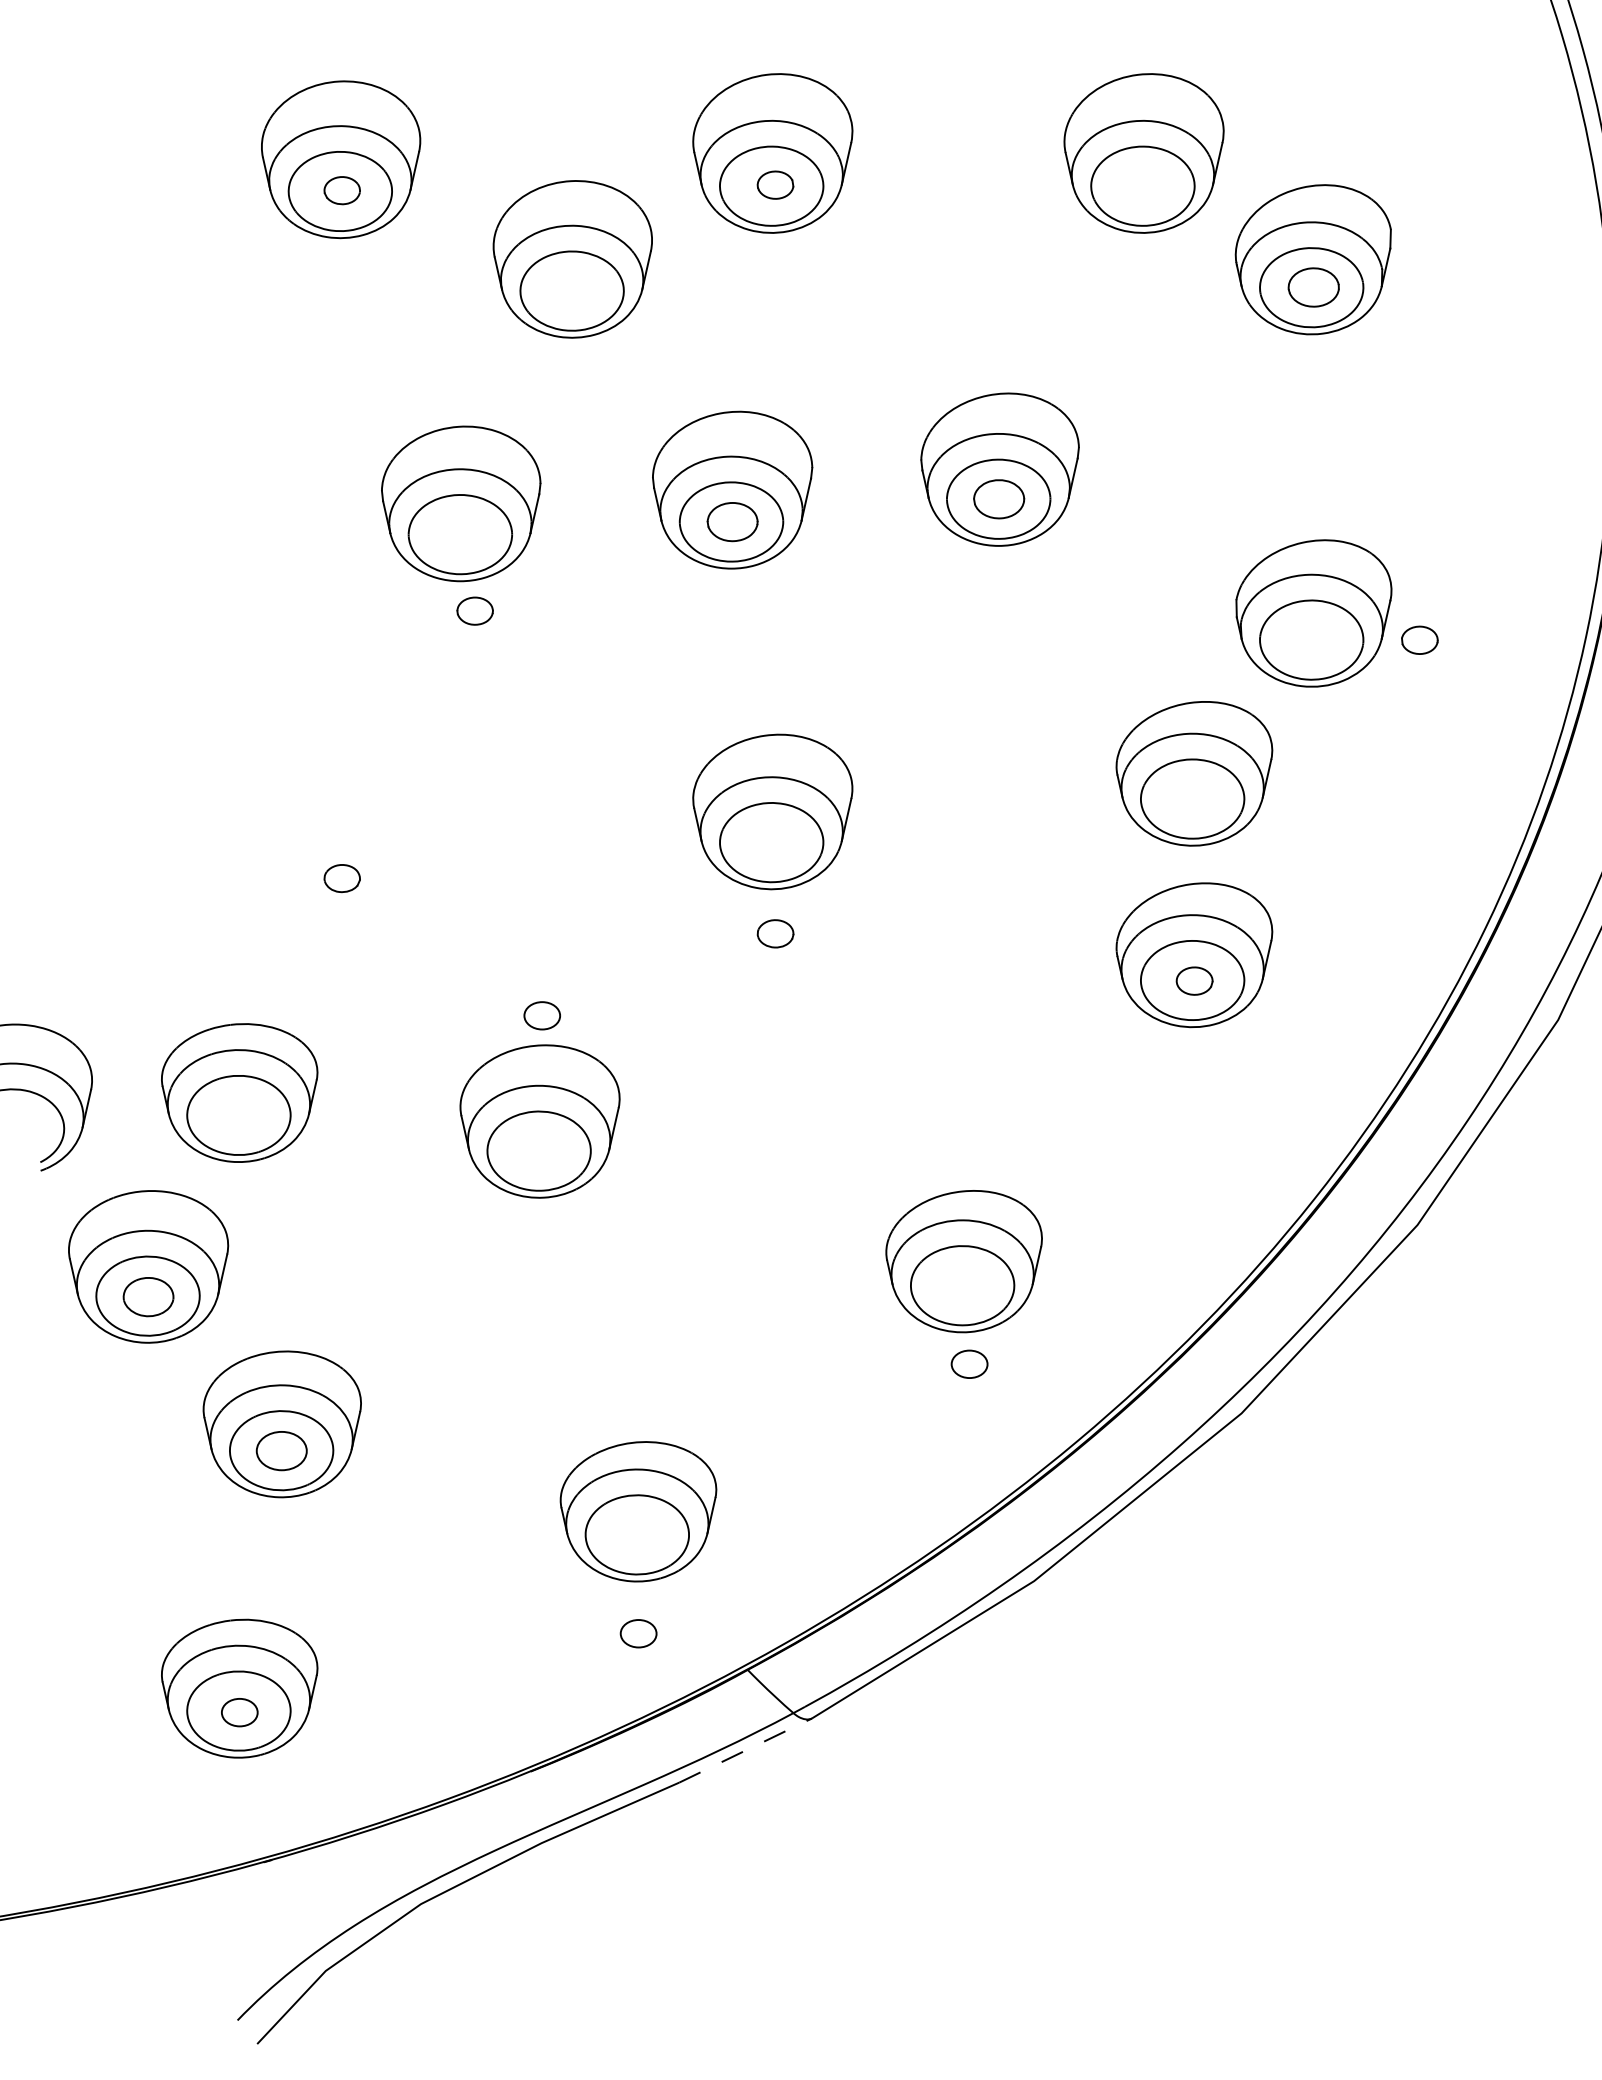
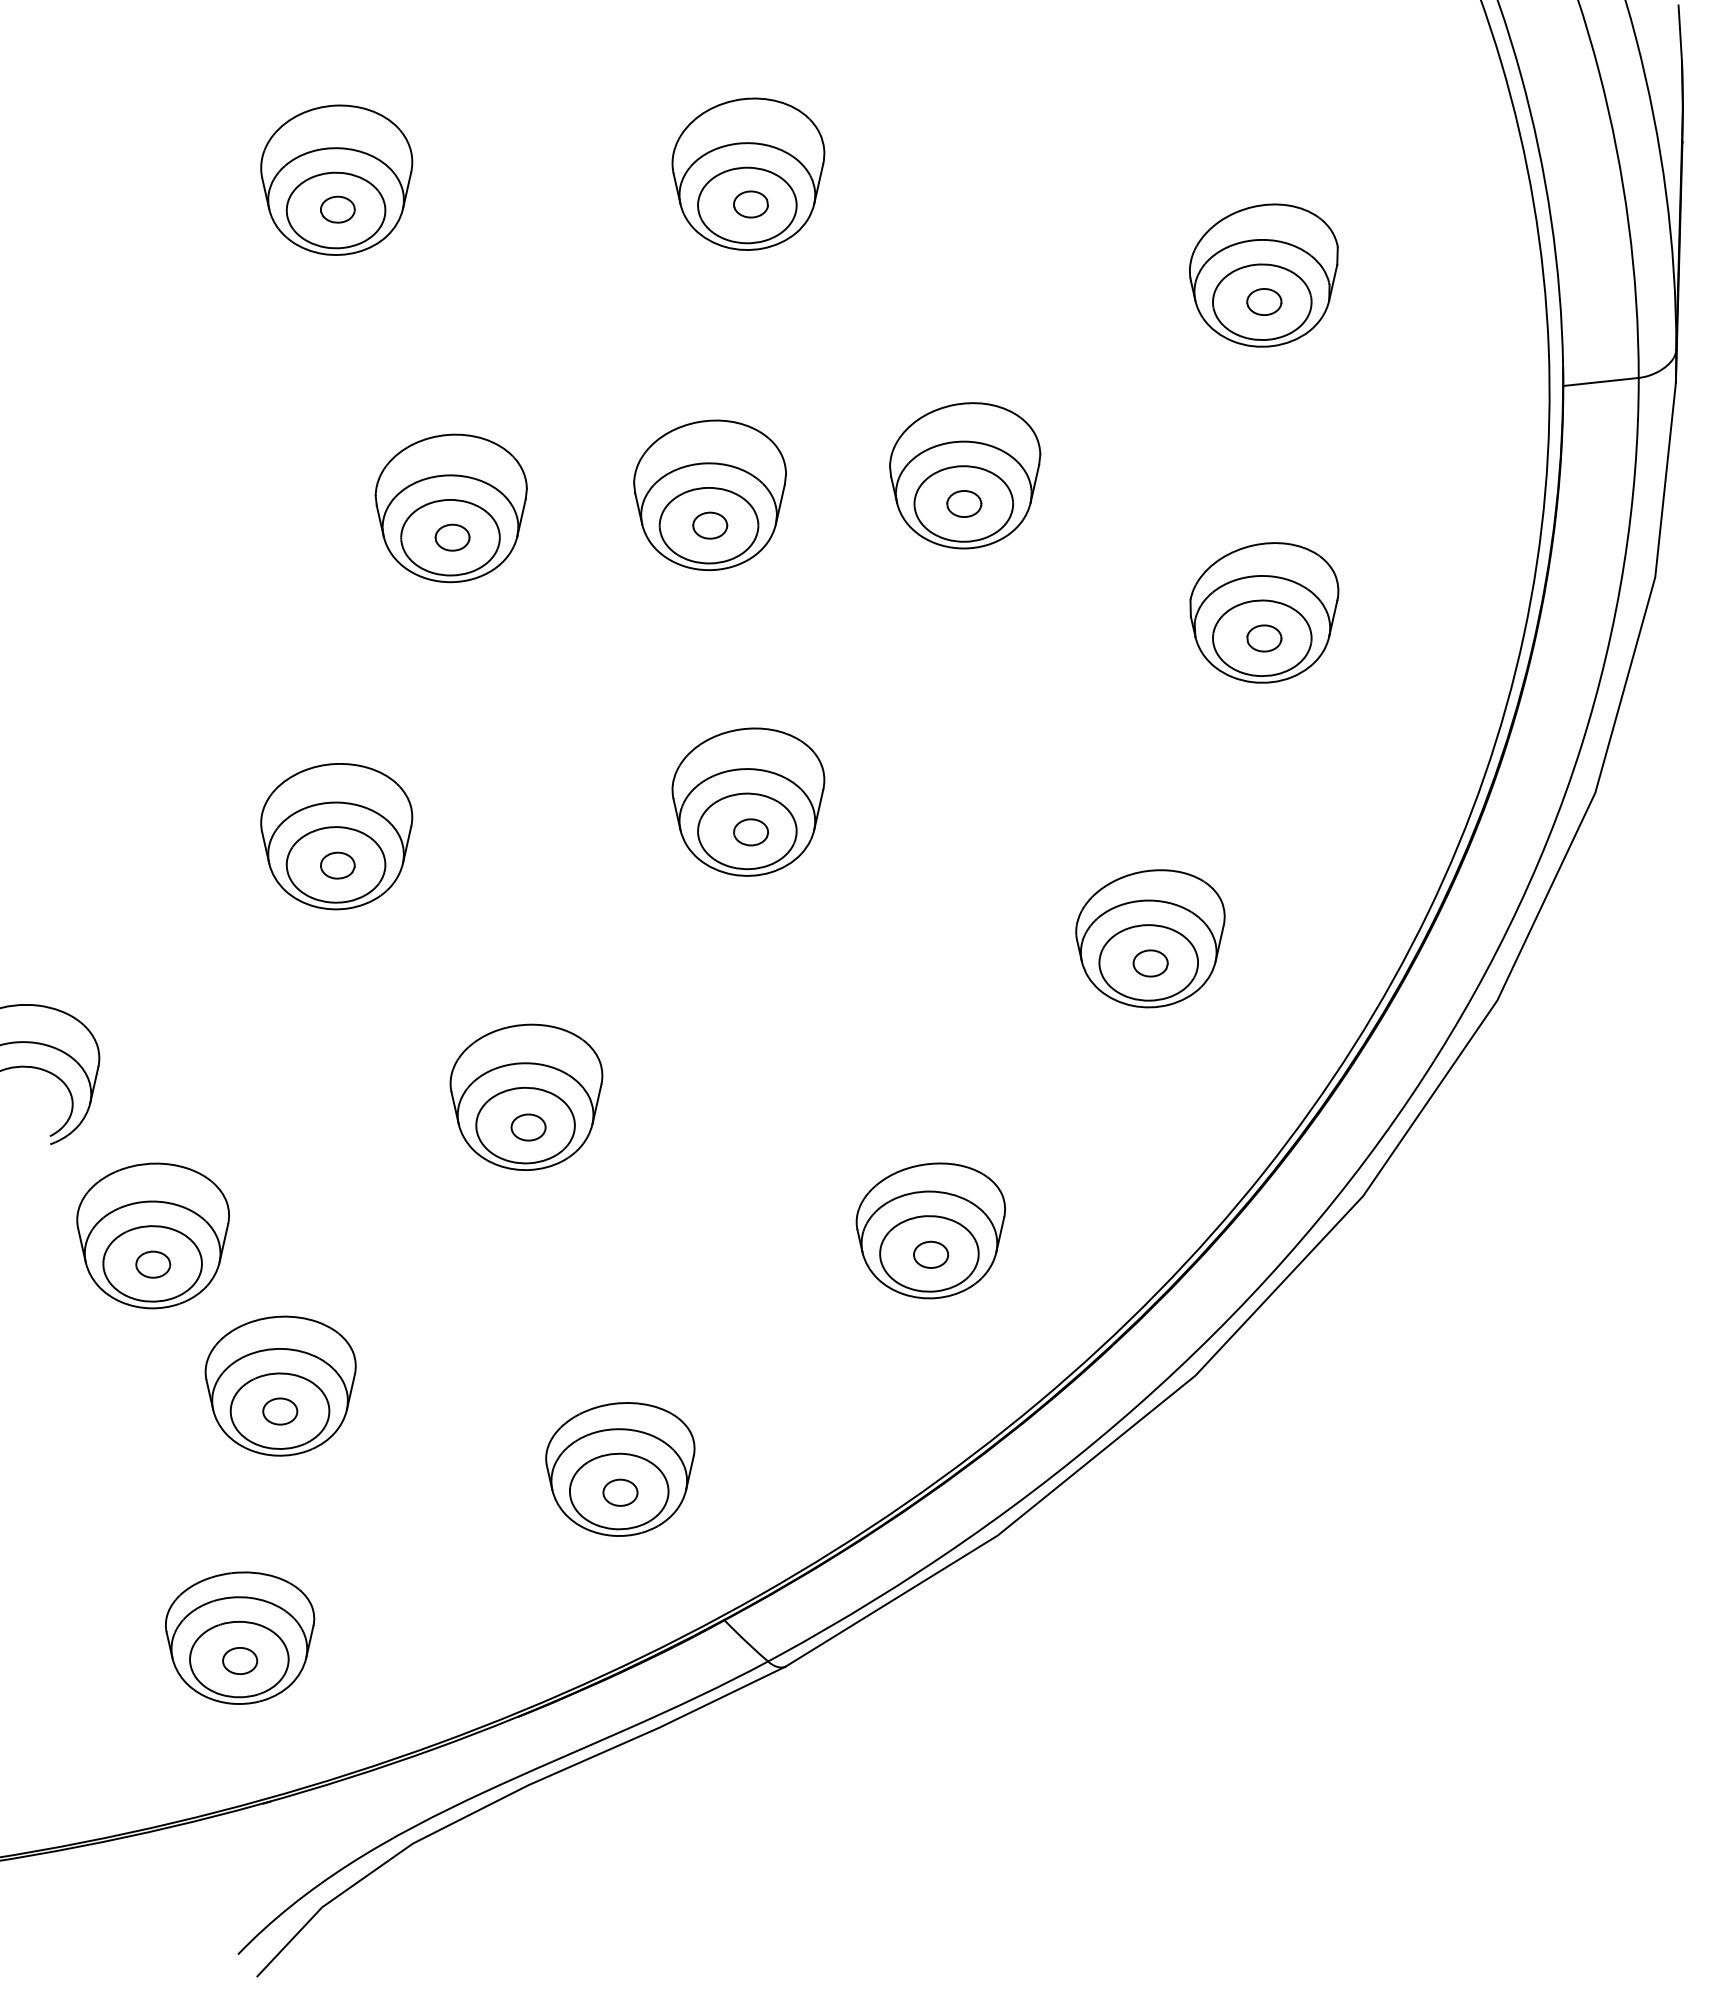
part: (1144, 152) -> (1102, 173), removed
part: (572, 258) -> (557, 274), removed
part: (1314, 286) -> (1264, 301), size x0.71
part: (999, 498) -> (964, 503), size x0.71
part: (733, 521) -> (710, 525), size x0.71
part: (475, 610) -> (452, 537), moved
part: (1419, 640) -> (1264, 638), moved
part: (1194, 773) -> (1150, 765), removed
part: (340, 847) -> (336, 836), added
part: (776, 933) -> (751, 832), moved
part: (542, 1015) -> (528, 1127), moved
part: (240, 1092) -> (240, 1069), removed
part: (148, 1296) -> (153, 1264), size x0.71
part: (970, 1363) -> (931, 1254), moved
part: (282, 1450) -> (280, 1411), size x0.71
part: (638, 1633) -> (620, 1492), moved
line: (745, 1749) -> (722, 1696), dashed -> solid

